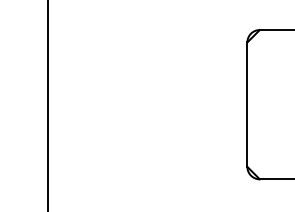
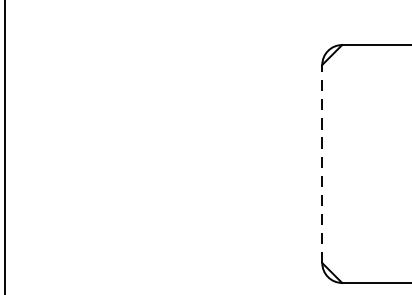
line: (247, 104) -> (322, 163), solid -> dashed

